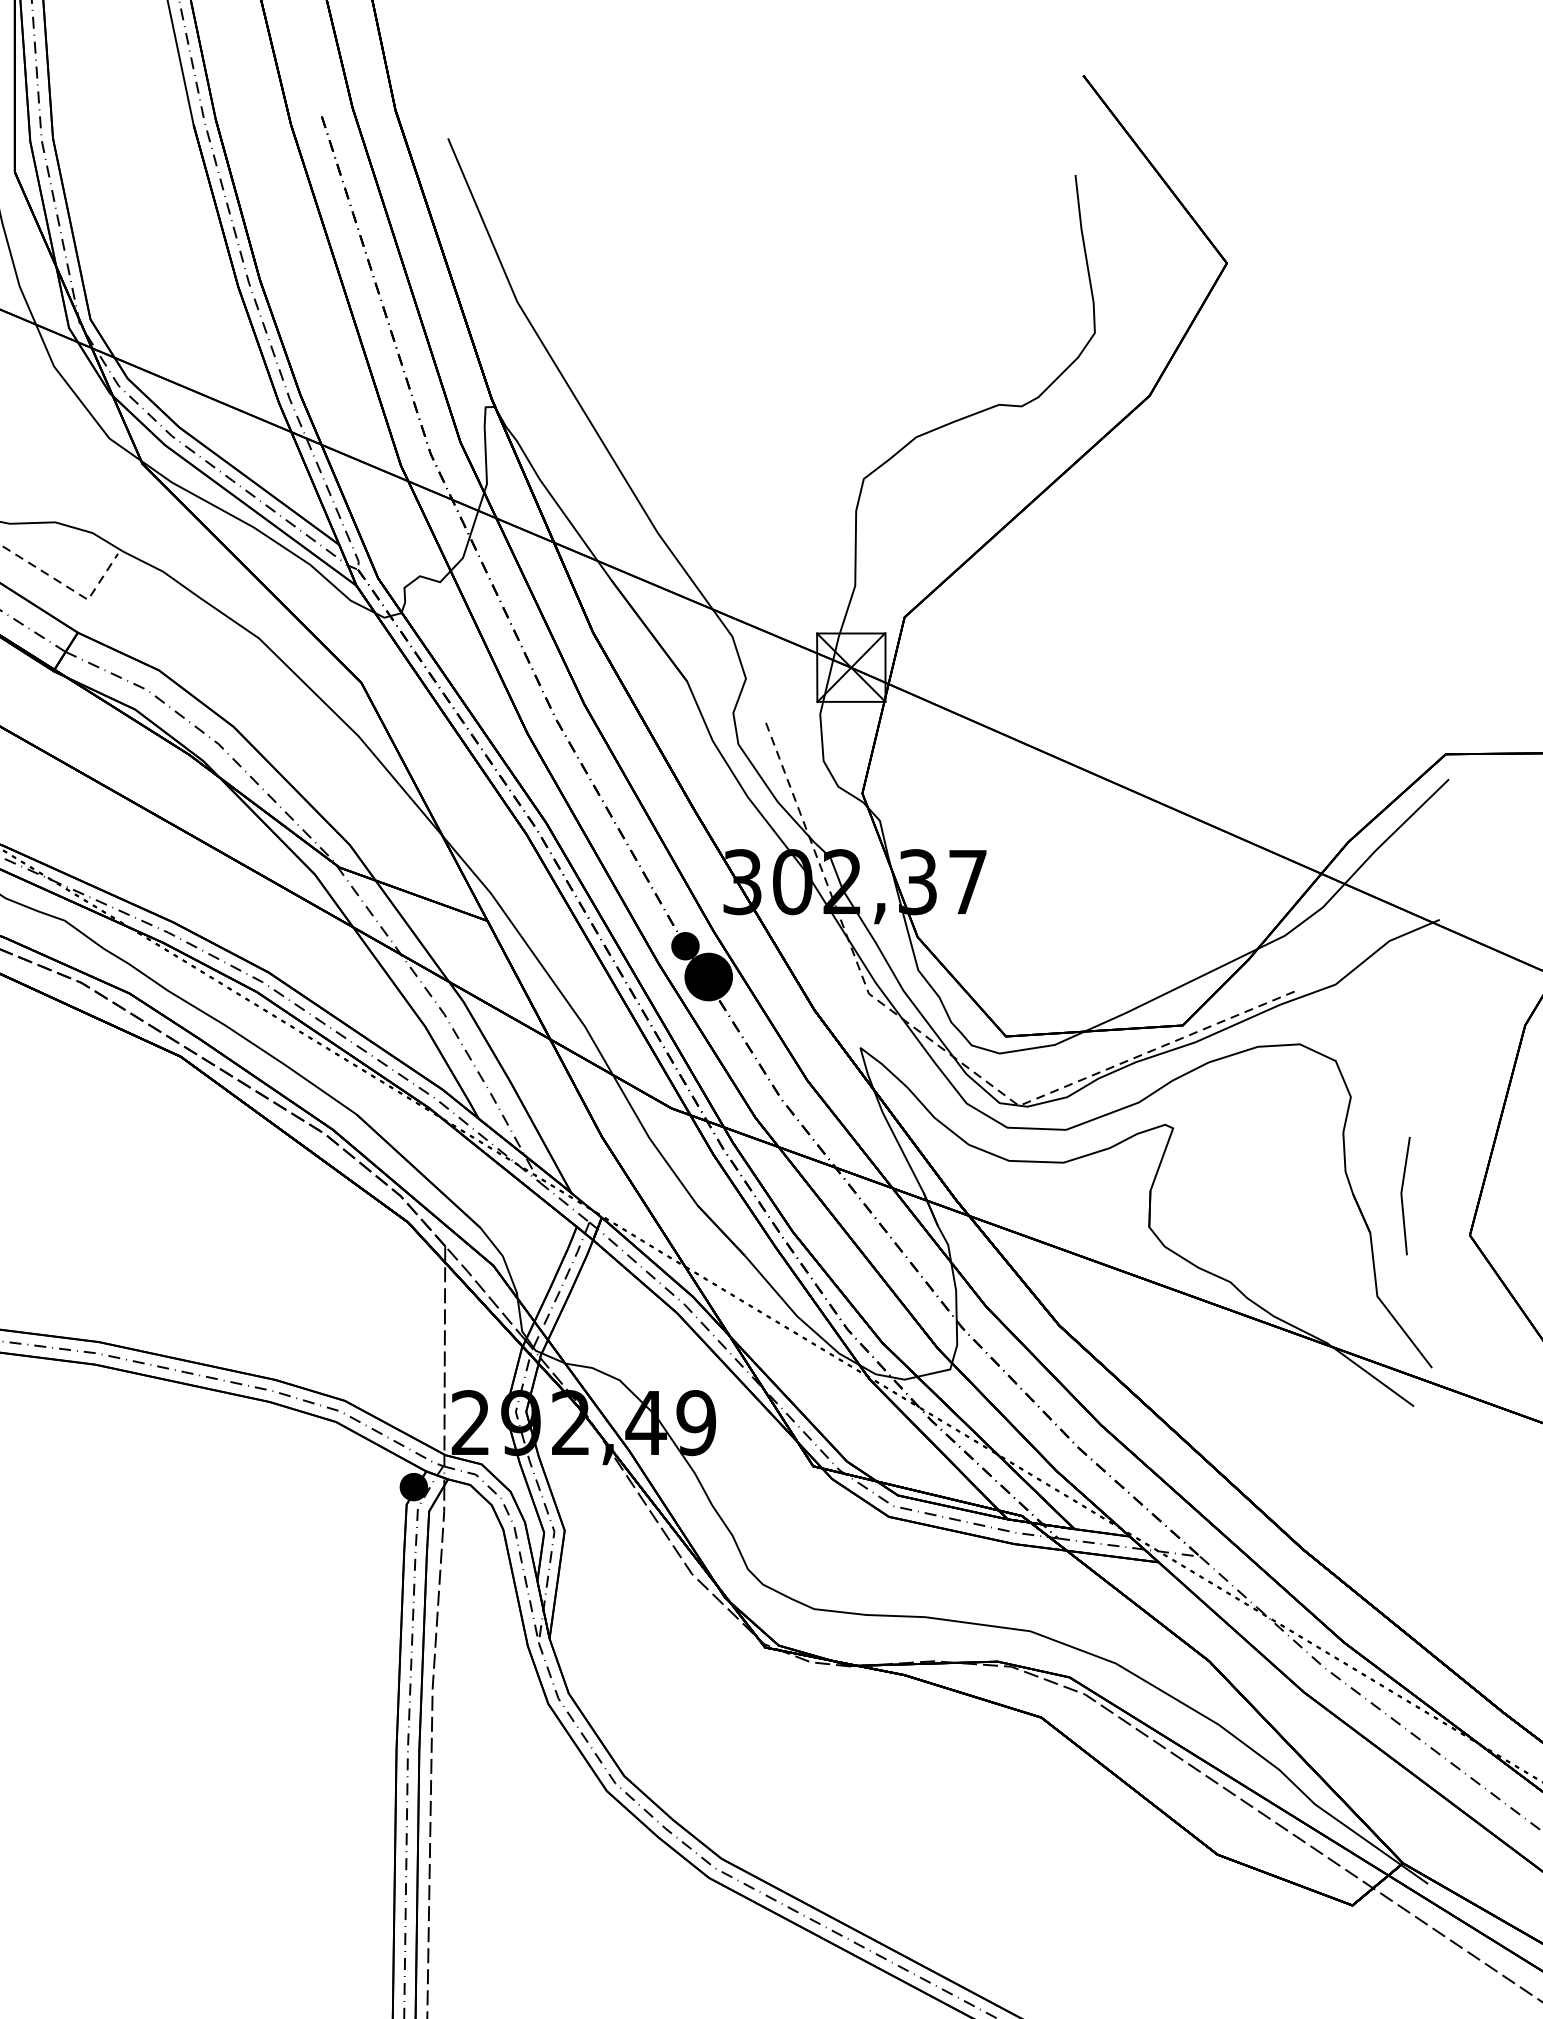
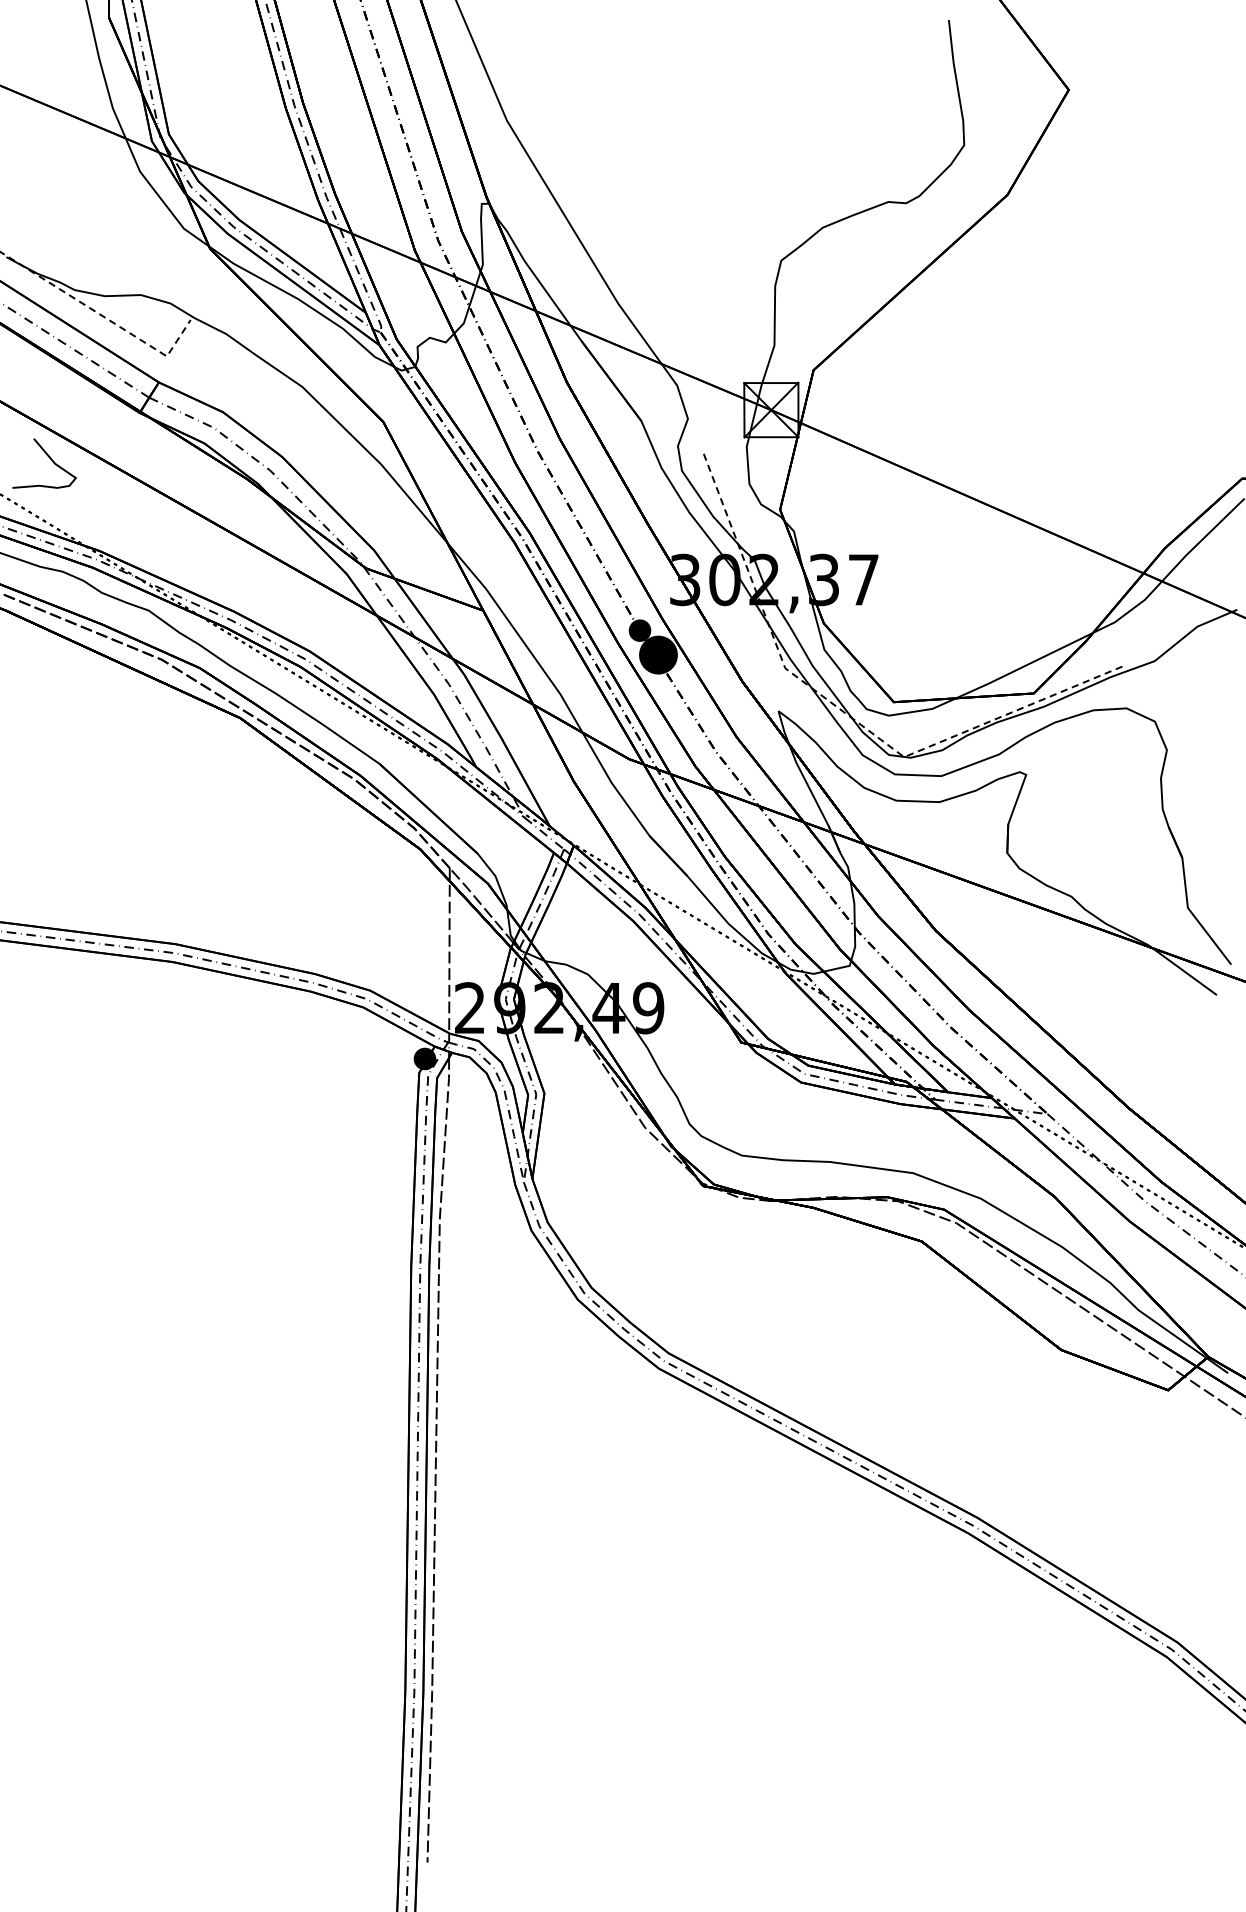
line: (1403, 1197) -> (1208, 829), removed

